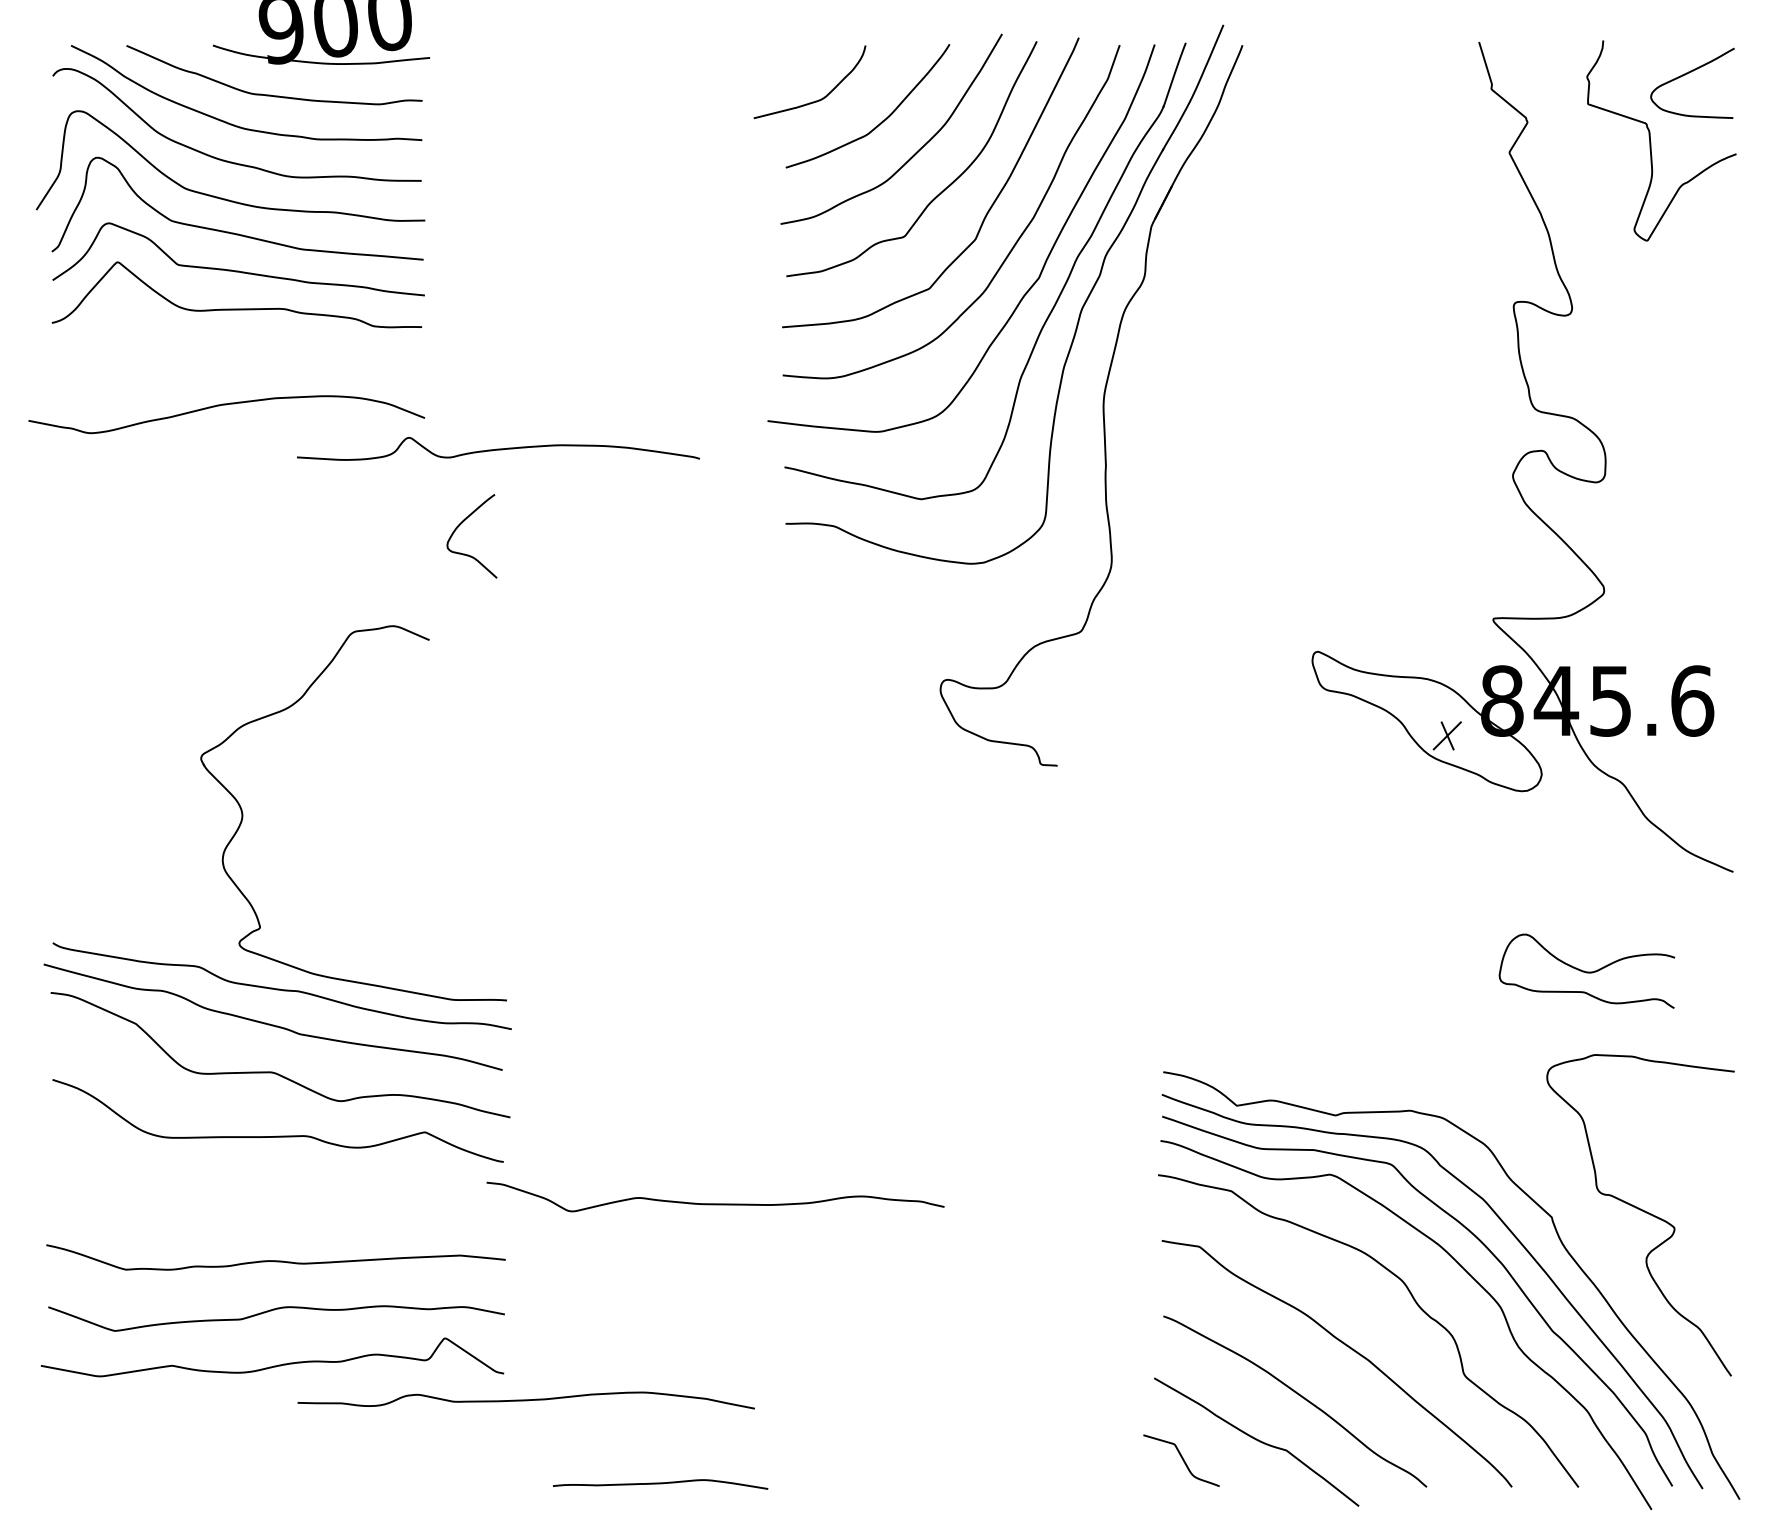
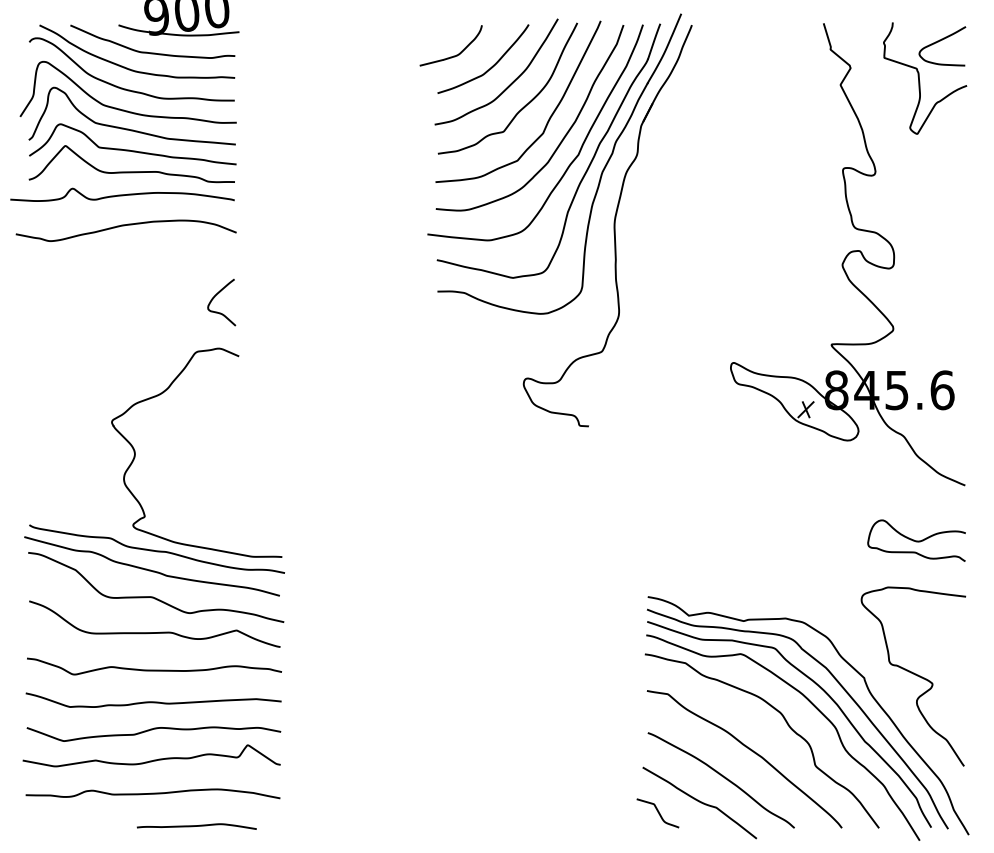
curve: (498, 448) -> (122, 194), moved
curve: (458, 528) -> (214, 298), moved
curve: (1586, 970) -> (916, 540), moved
curve: (715, 1202) -> (154, 669), moved
curve: (525, 1399) -> (152, 793), moved
curve: (659, 1484) -> (196, 826), moved

